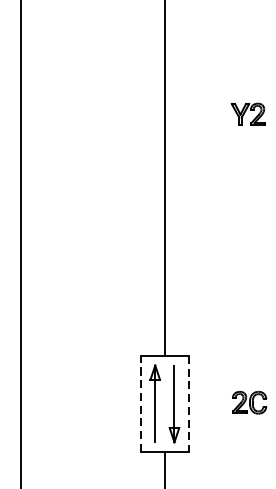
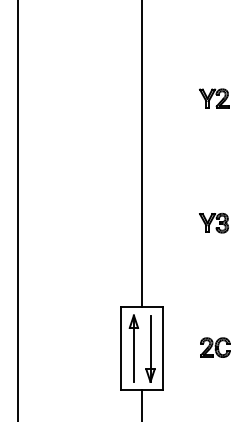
part: (247, 257) -> (213, 222), added
line: (140, 403) -> (121, 348), dashed -> solid
line: (188, 404) -> (162, 349), dashed -> solid

